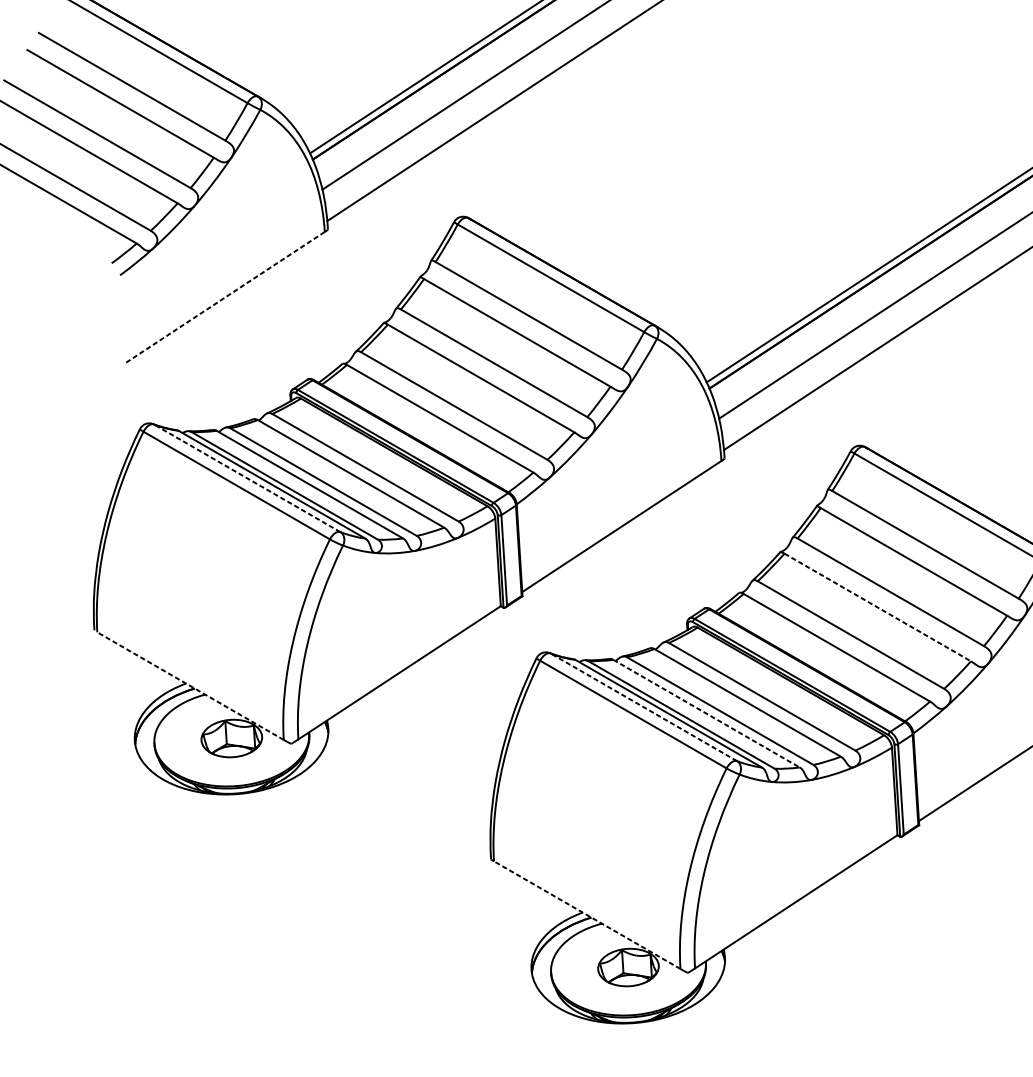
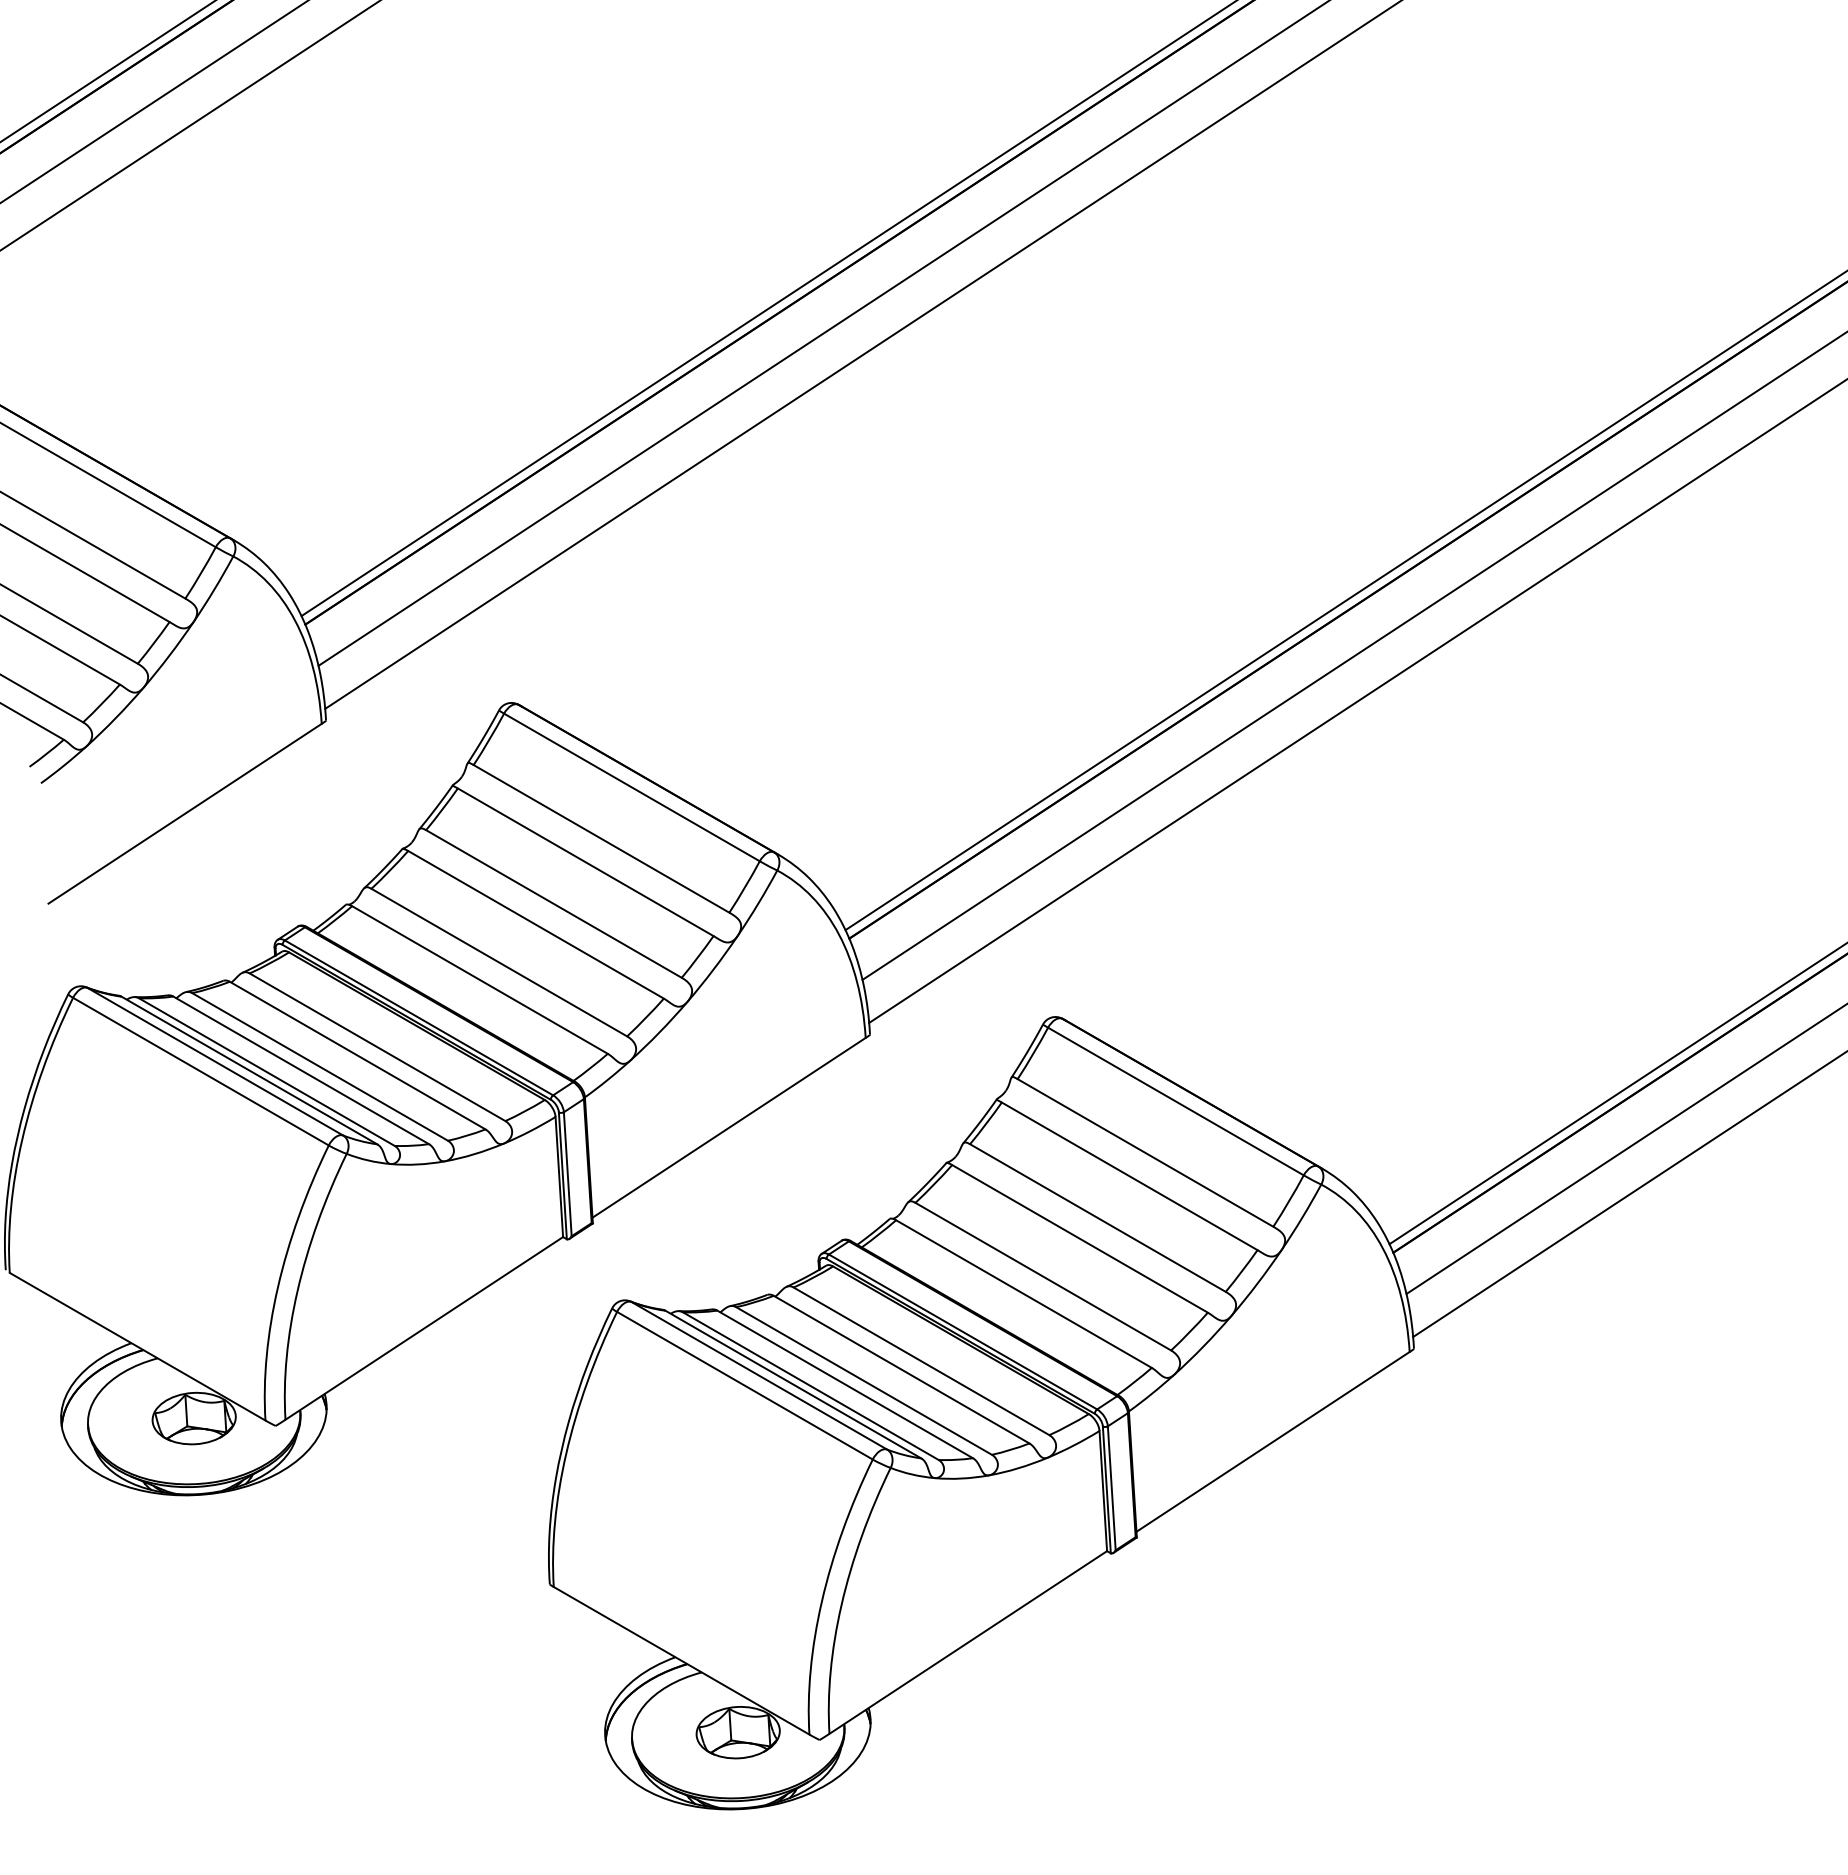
line: (225, 297) -> (185, 813), dashed -> solid
line: (247, 478) -> (215, 1061), dashed -> solid
line: (878, 607) -> (1080, 1238), dashed -> solid
line: (190, 685) -> (137, 1346), dashed -> solid
line: (644, 707) -> (759, 1375), dashed -> solid
line: (706, 713) -> (845, 1384), dashed -> solid
line: (587, 914) -> (681, 1660), dashed -> solid

